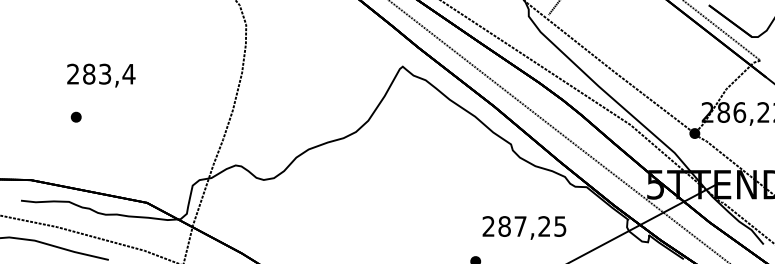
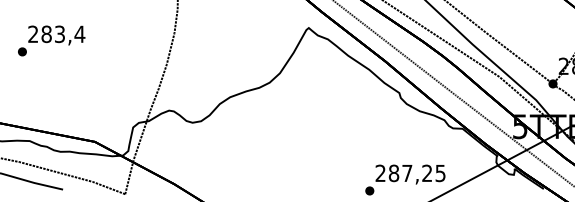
part: (75, 116) -> (21, 51), moved
text: (524, 227) -> (410, 174), moved

